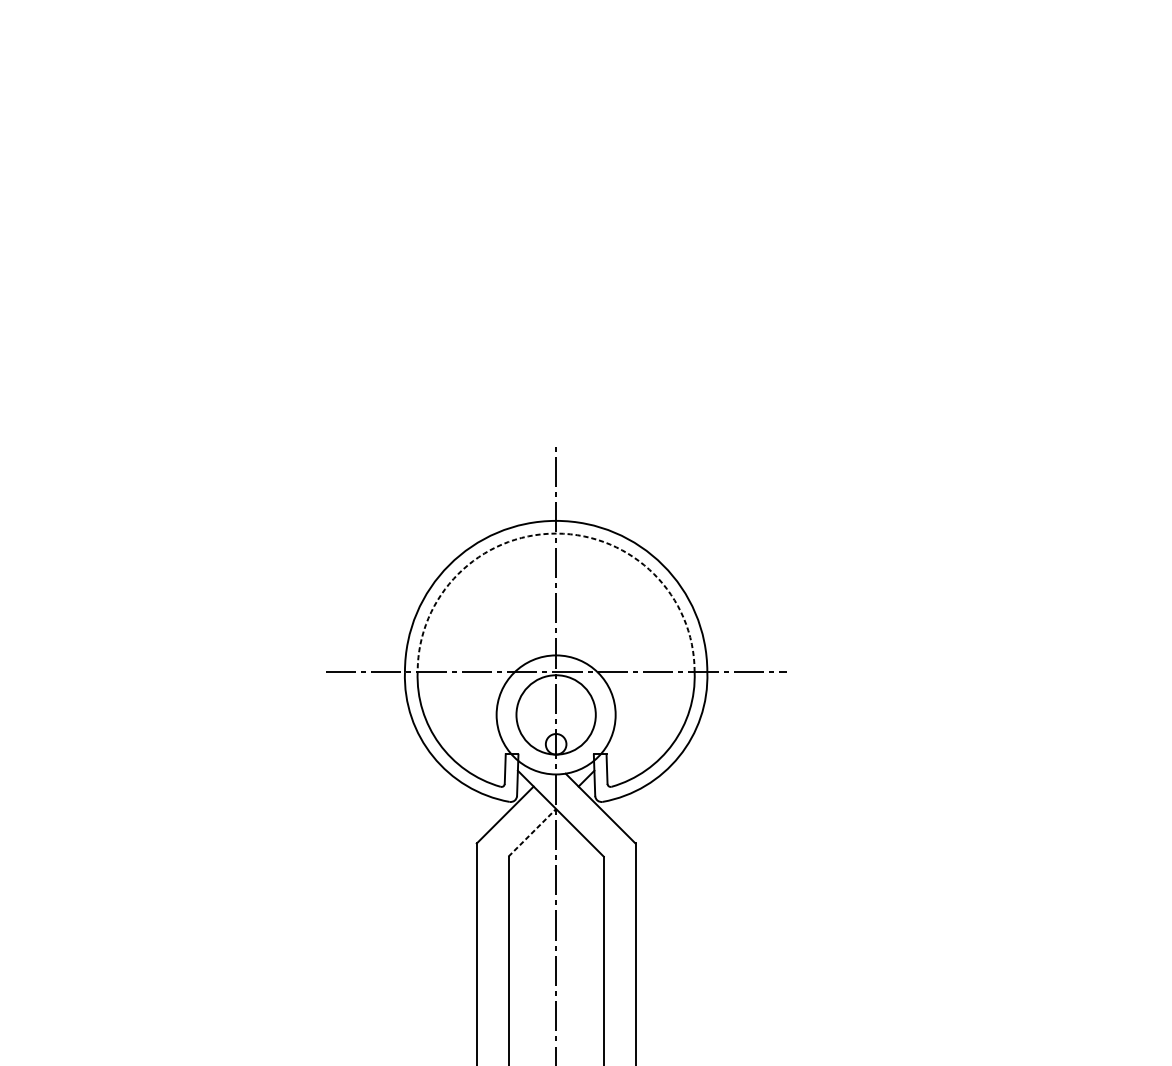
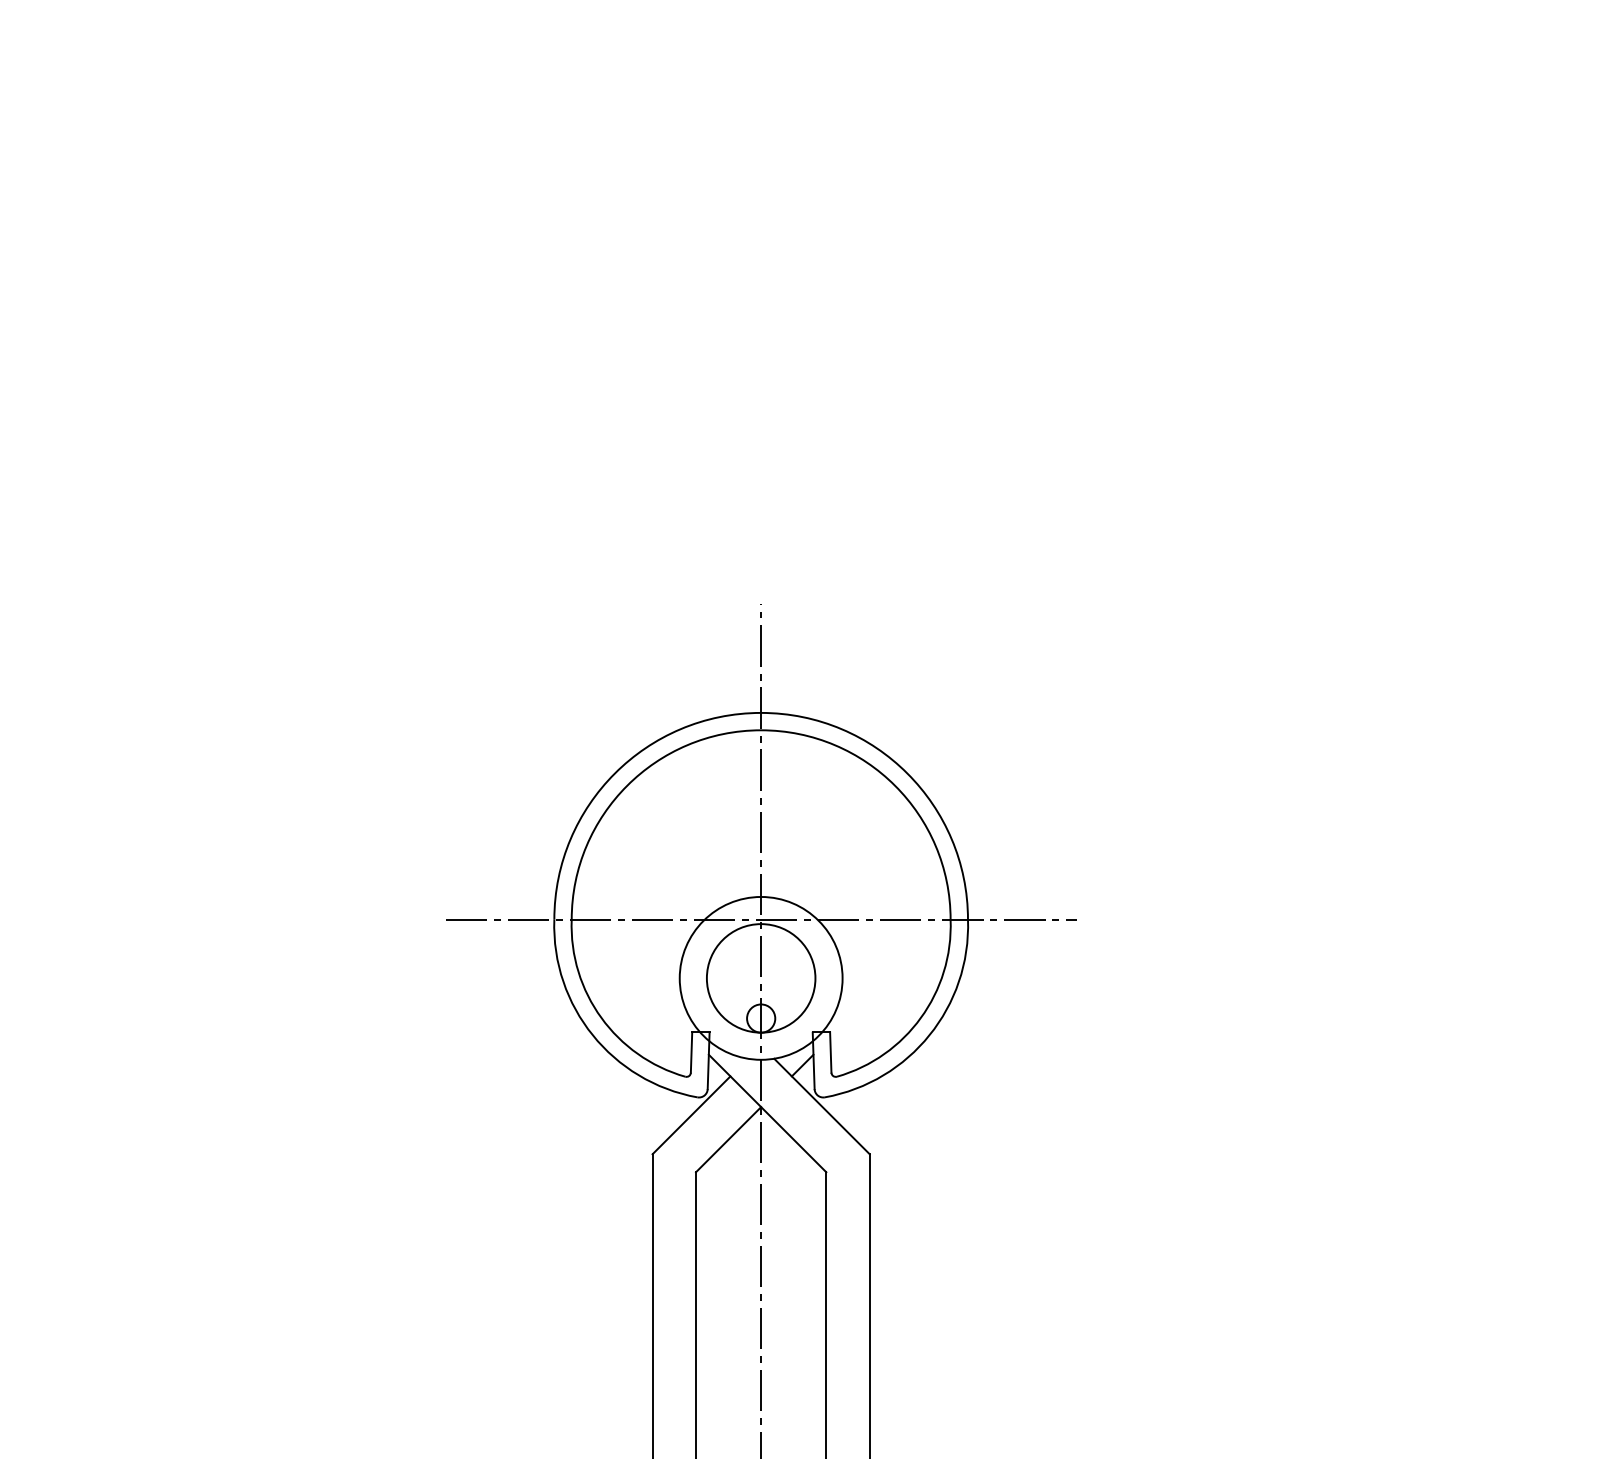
arc: (556, 533) -> (761, 730), dashed -> solid
line: (532, 832) -> (728, 1139), dashed -> solid

